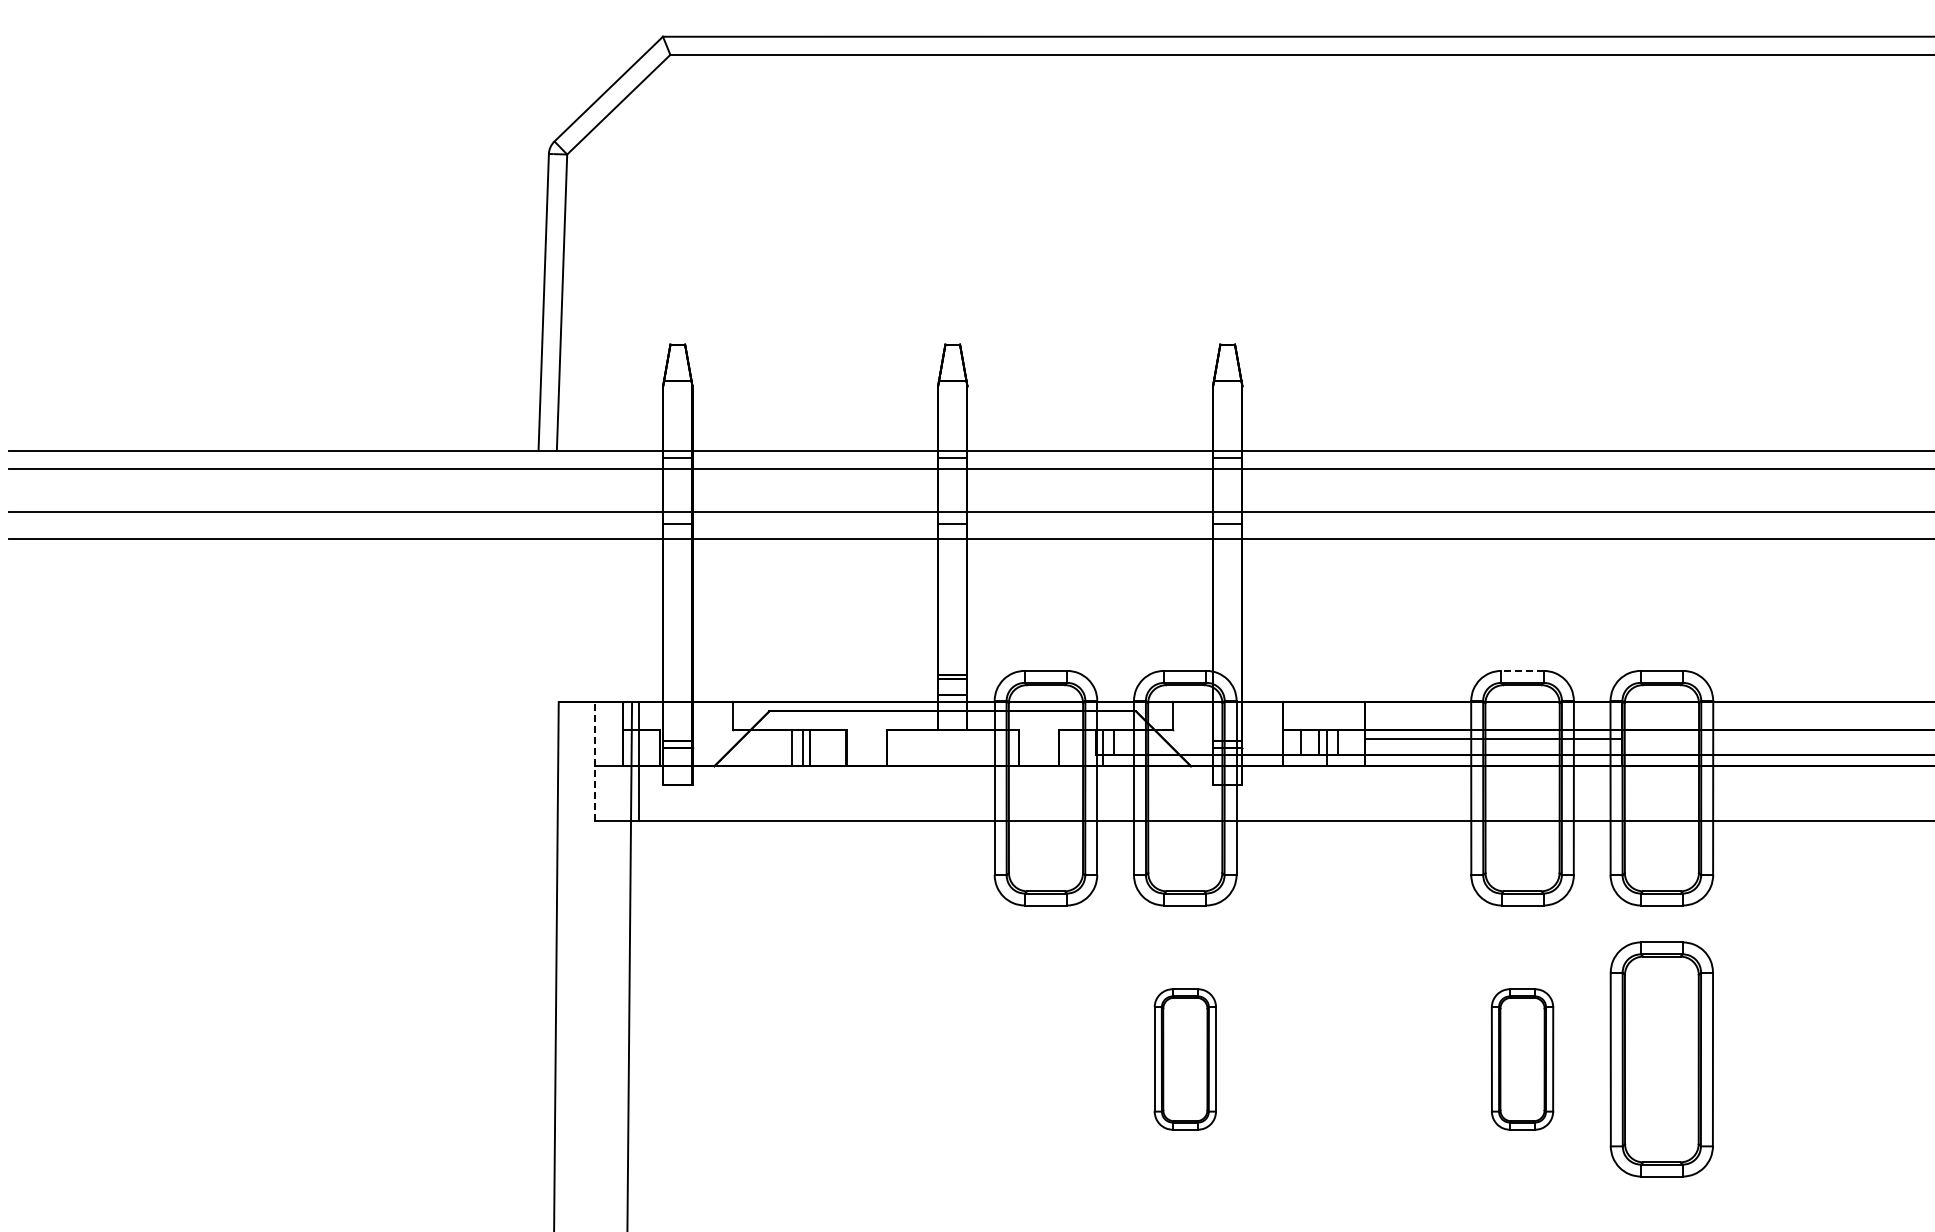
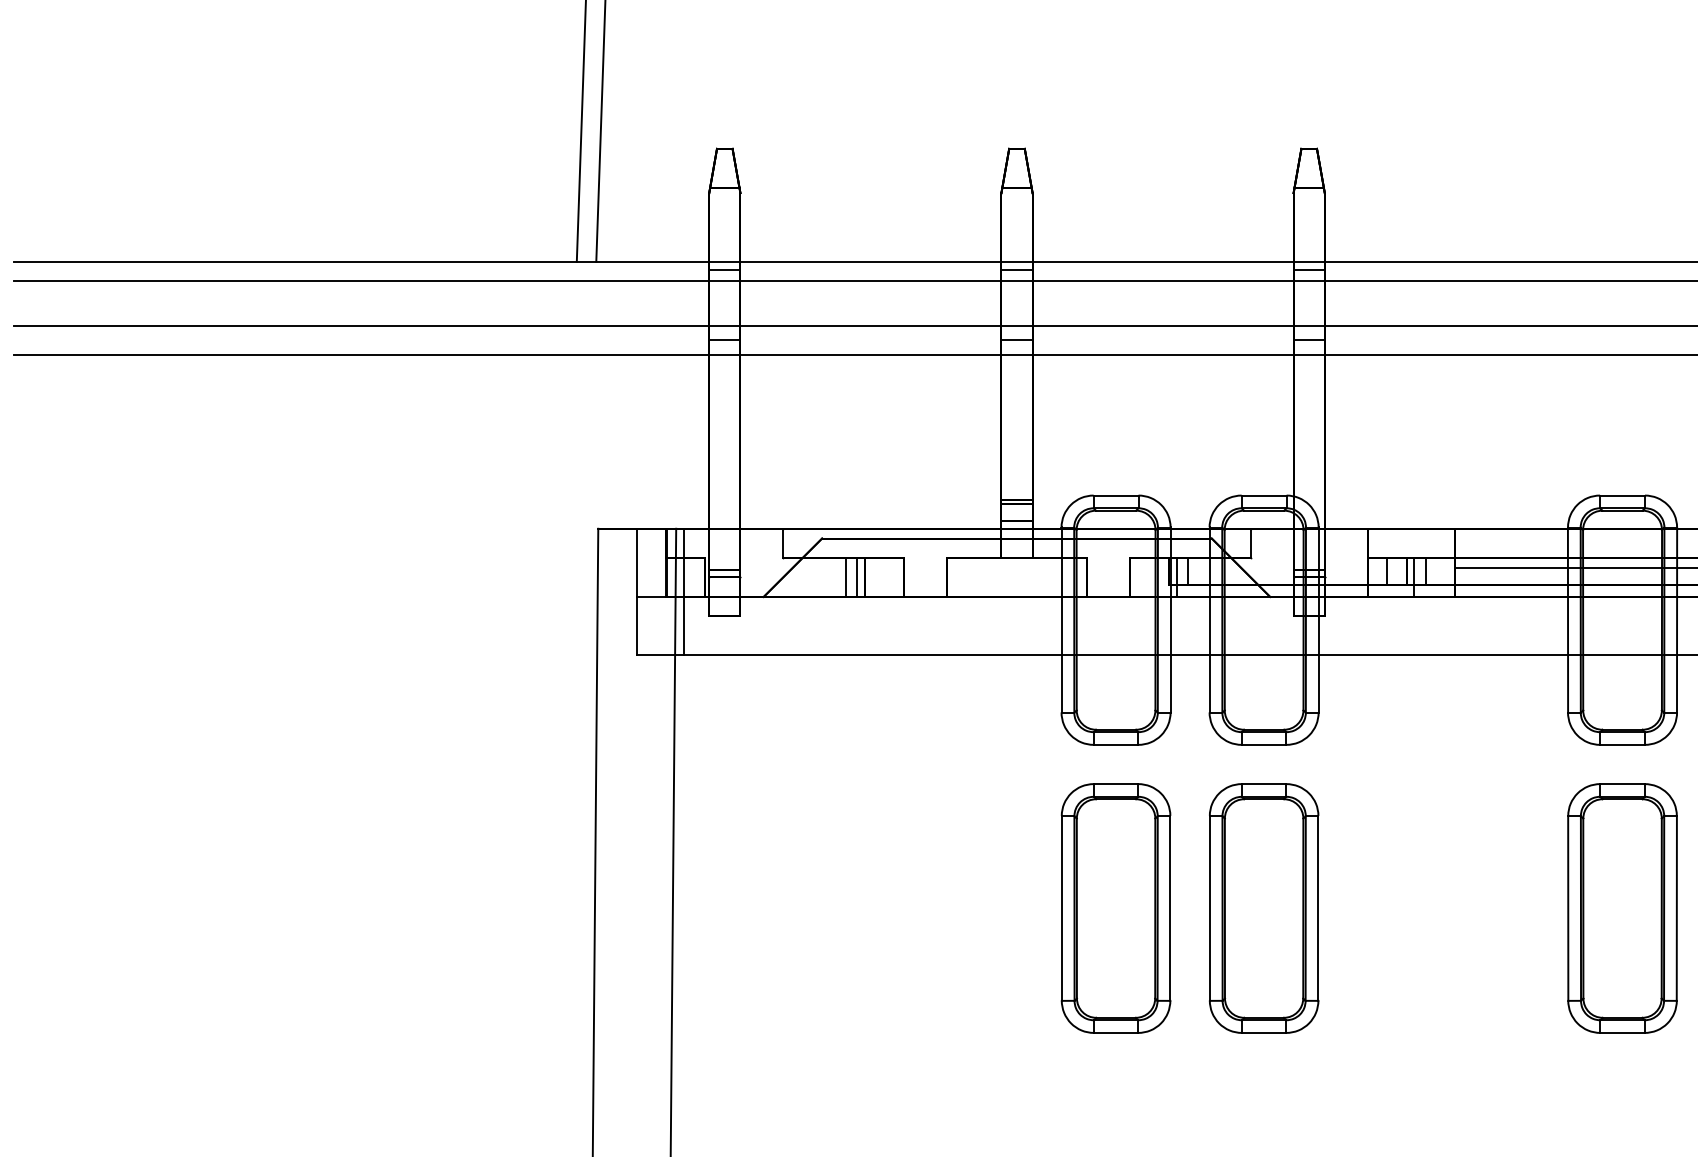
line: (1522, 670) -> (1622, 495), dashed -> solid
line: (595, 761) -> (637, 591), dashed -> solid
part: (1045, 1059) -> (1115, 908), added
part: (1185, 1059) -> (1264, 908), size x1.67
part: (1522, 1059) -> (1622, 908), size x1.67

